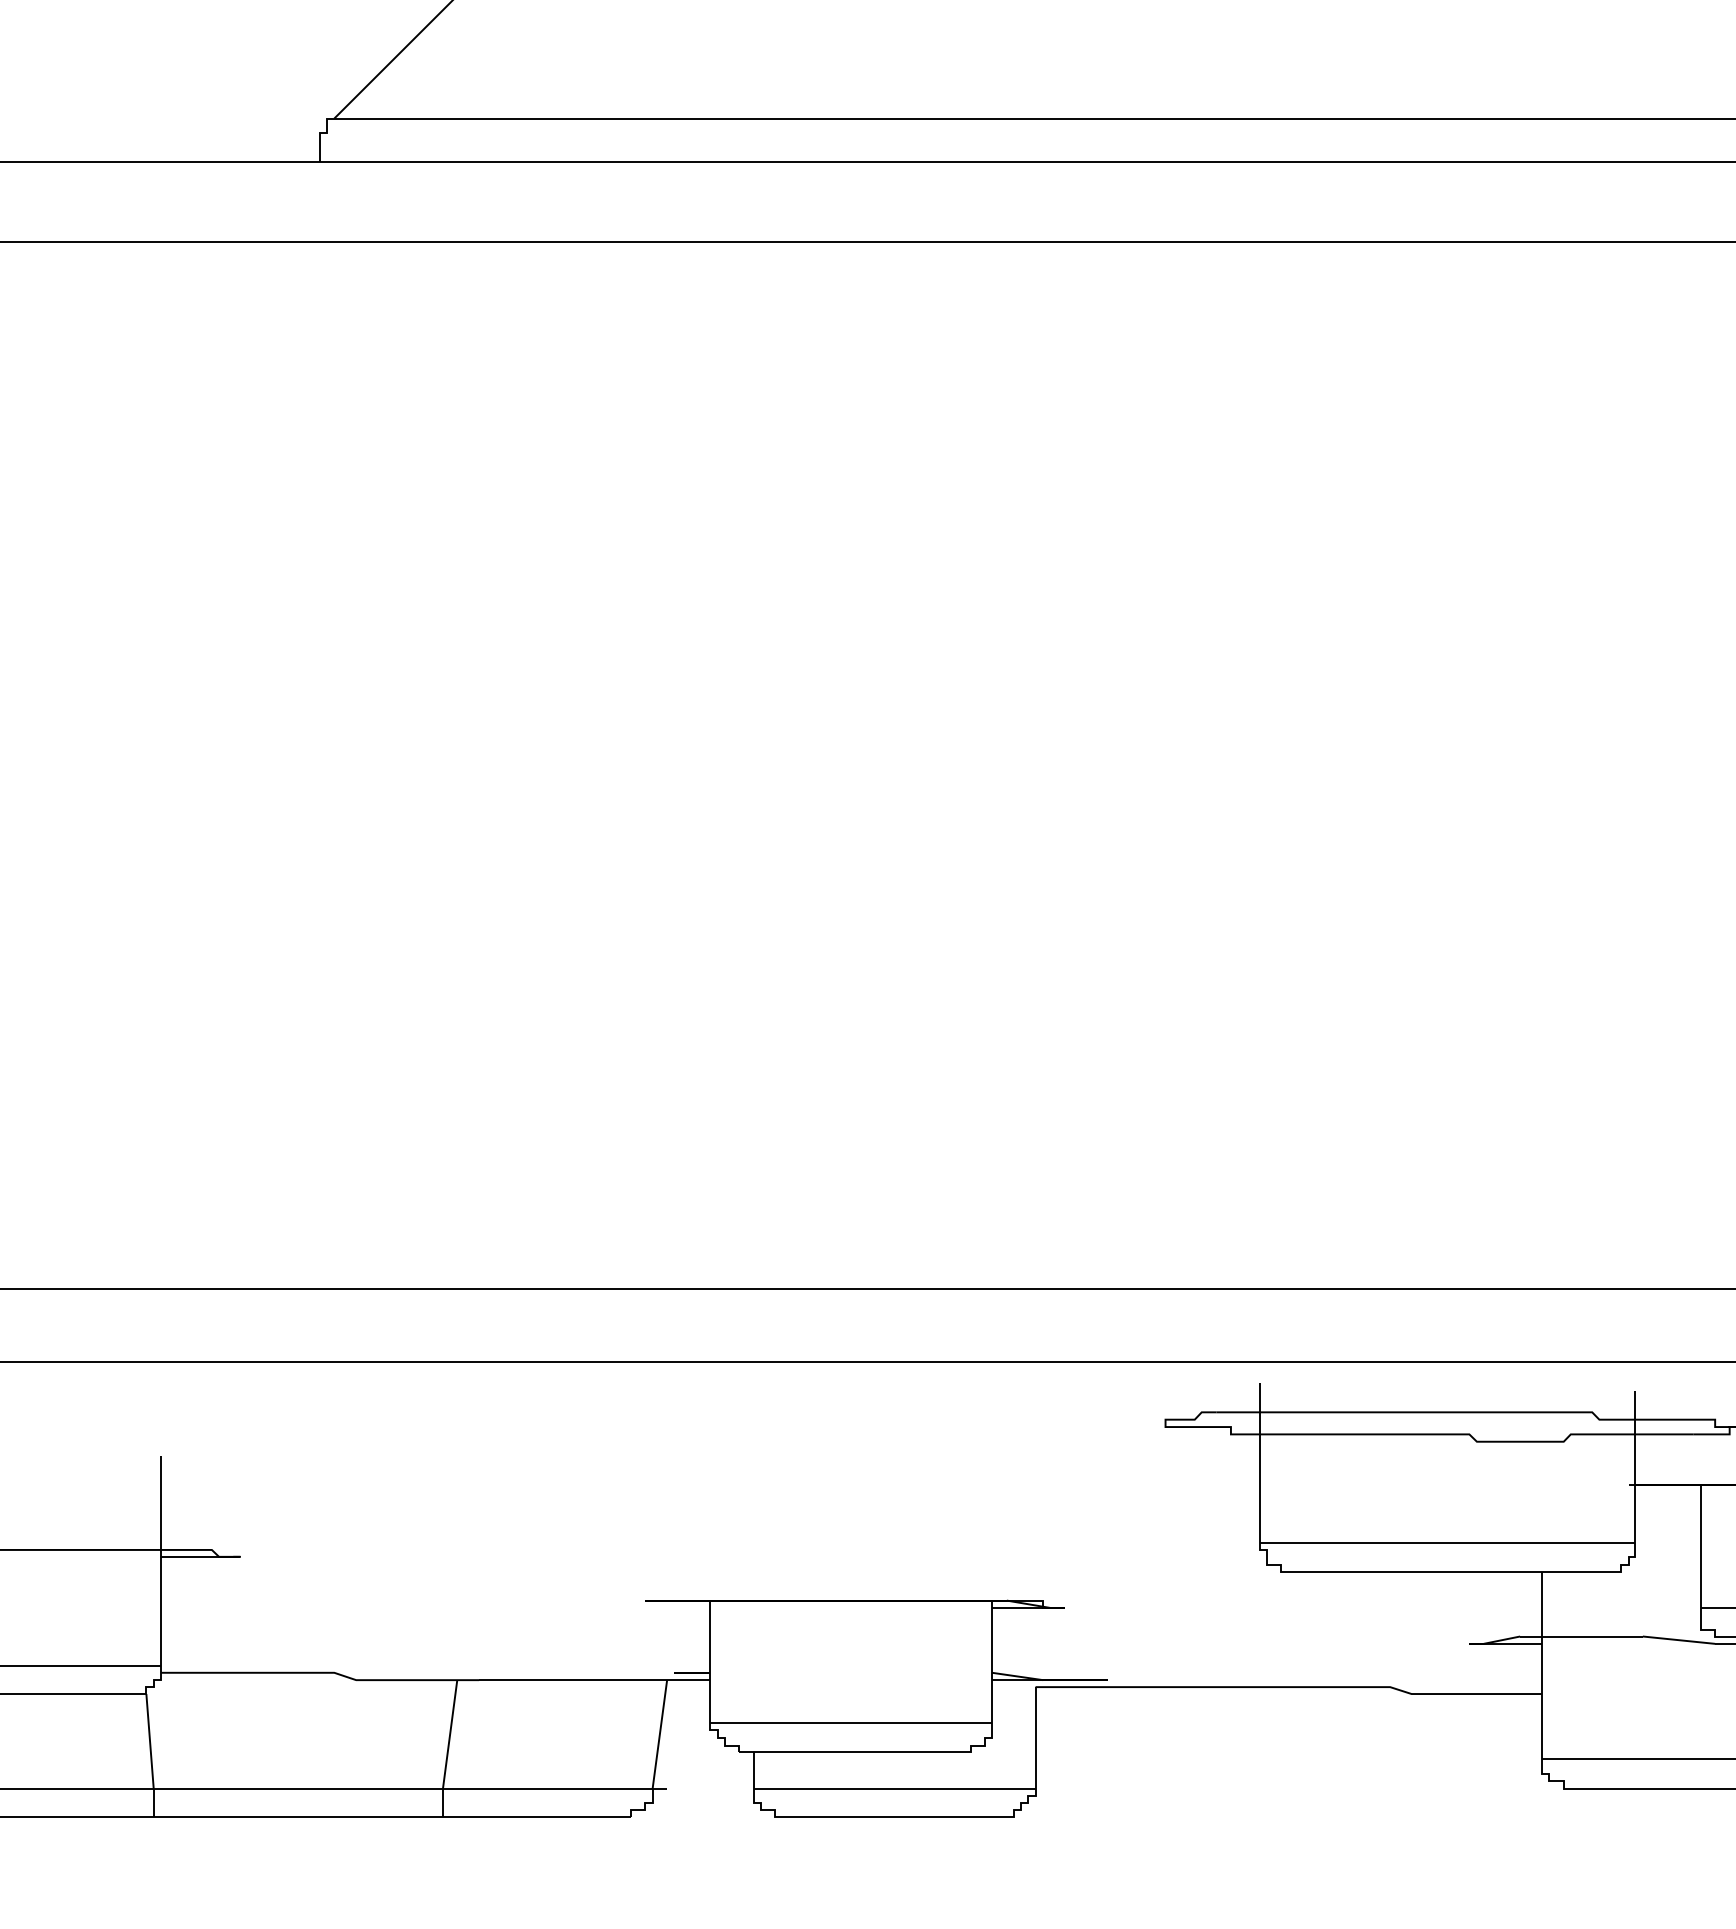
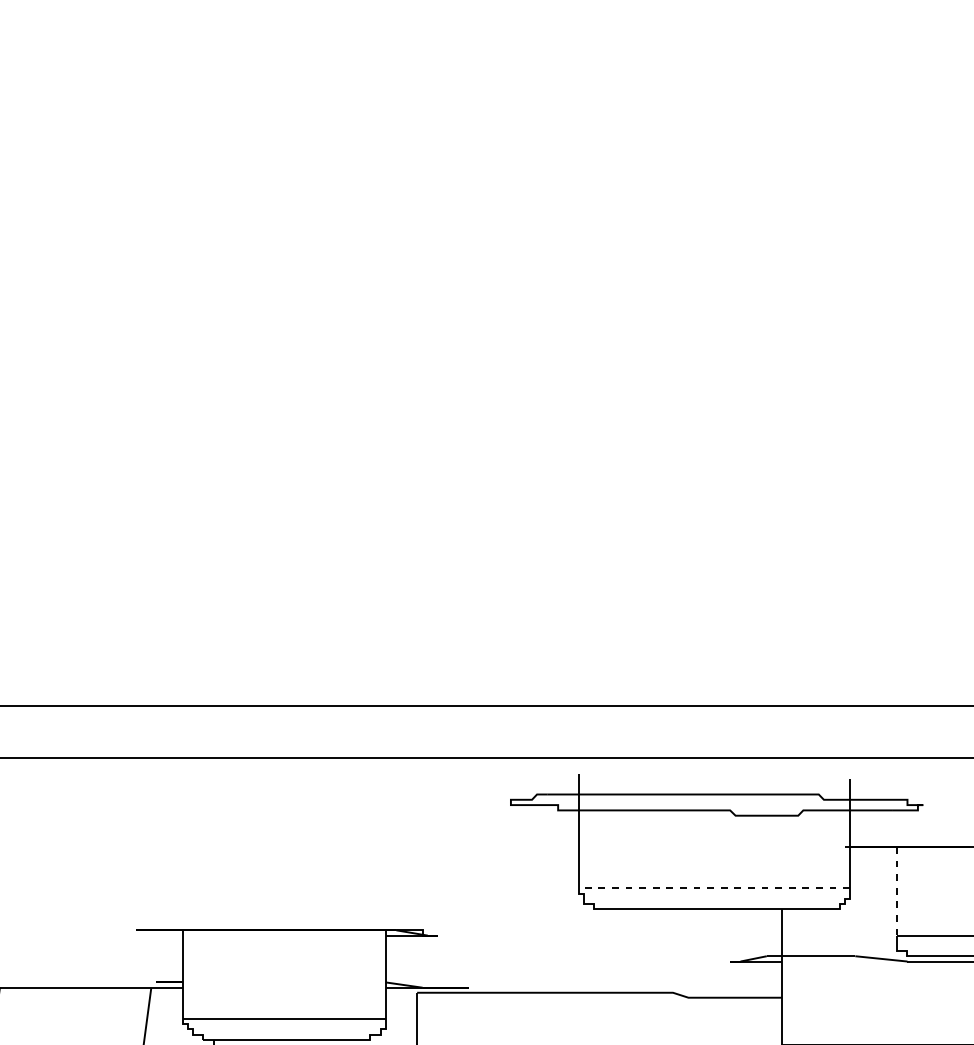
line: (1447, 1542) -> (714, 888), solid -> dashed
line: (1701, 1546) -> (897, 891), solid -> dashed

